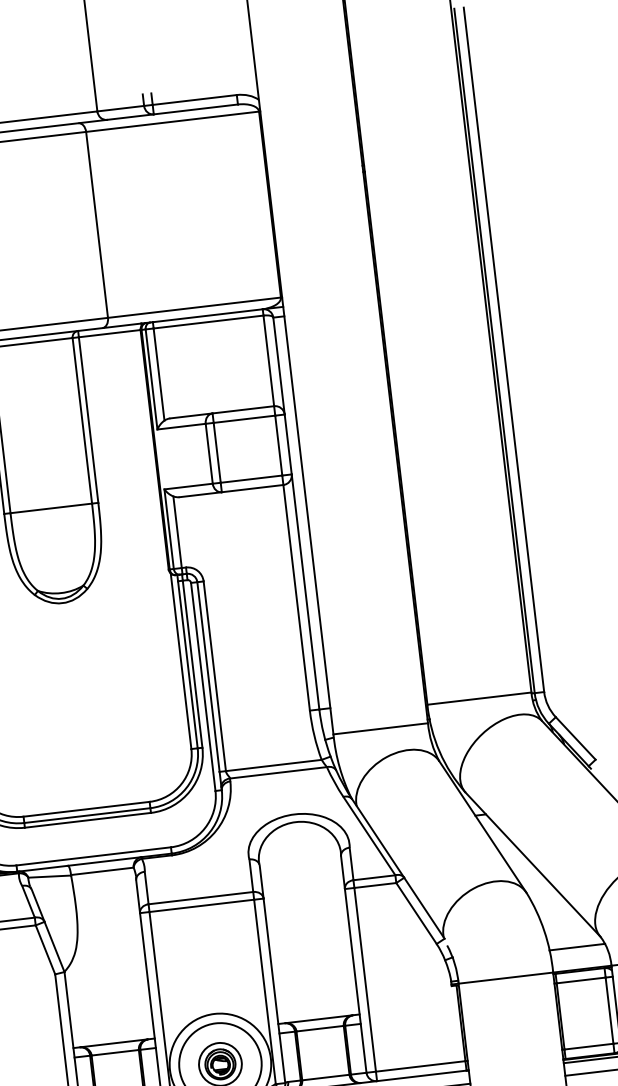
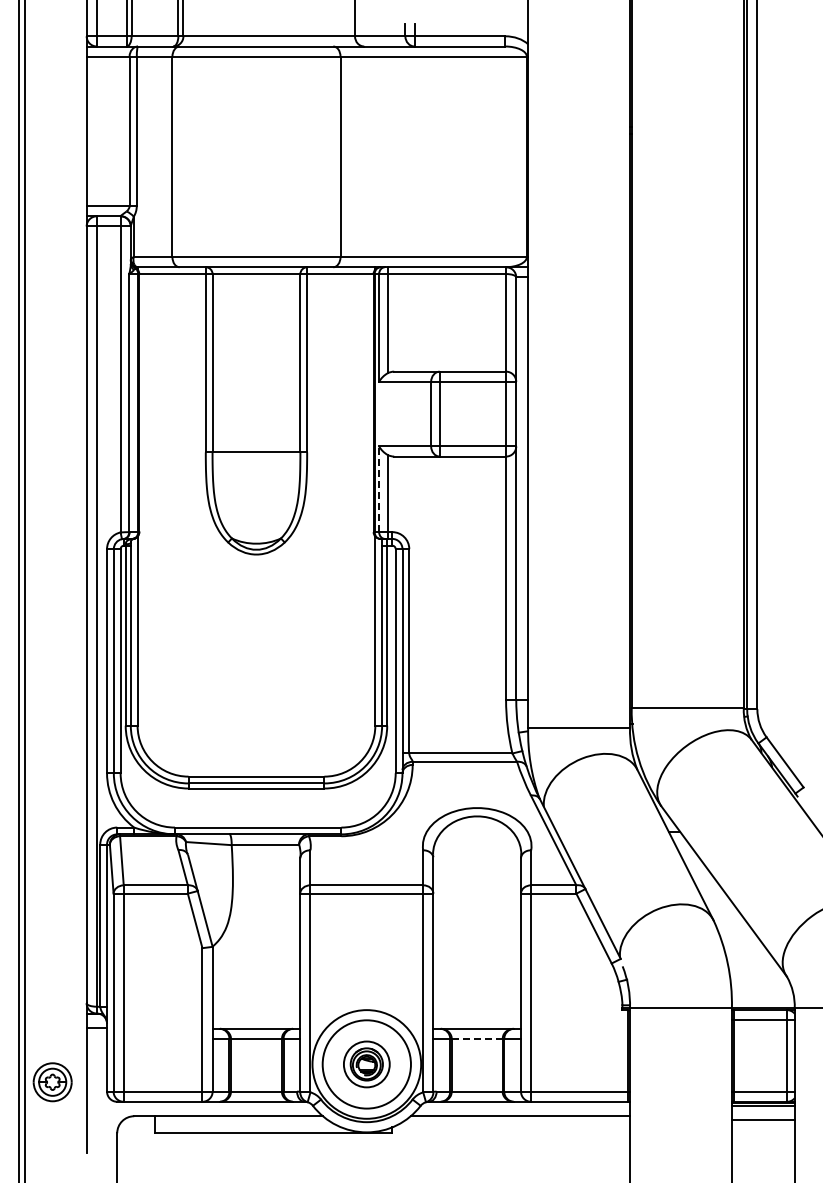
line: (169, 529) -> (379, 489), solid -> dashed
line: (577, 947) -> (760, 984), removed
line: (319, 1028) -> (476, 1038), solid -> dashed

